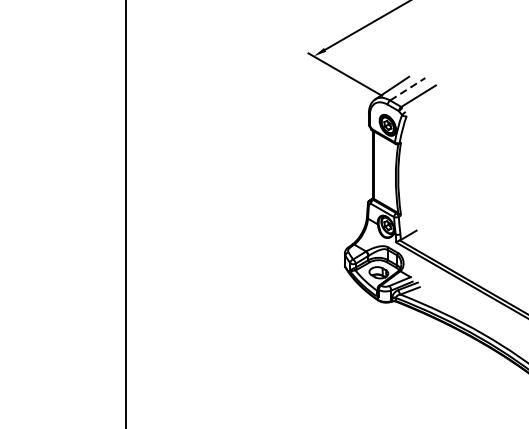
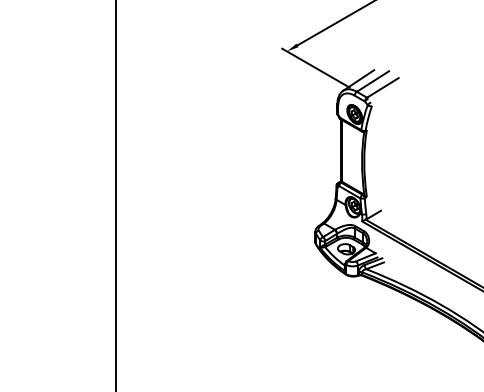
line: (408, 89) -> (373, 81), dashed -> solid

